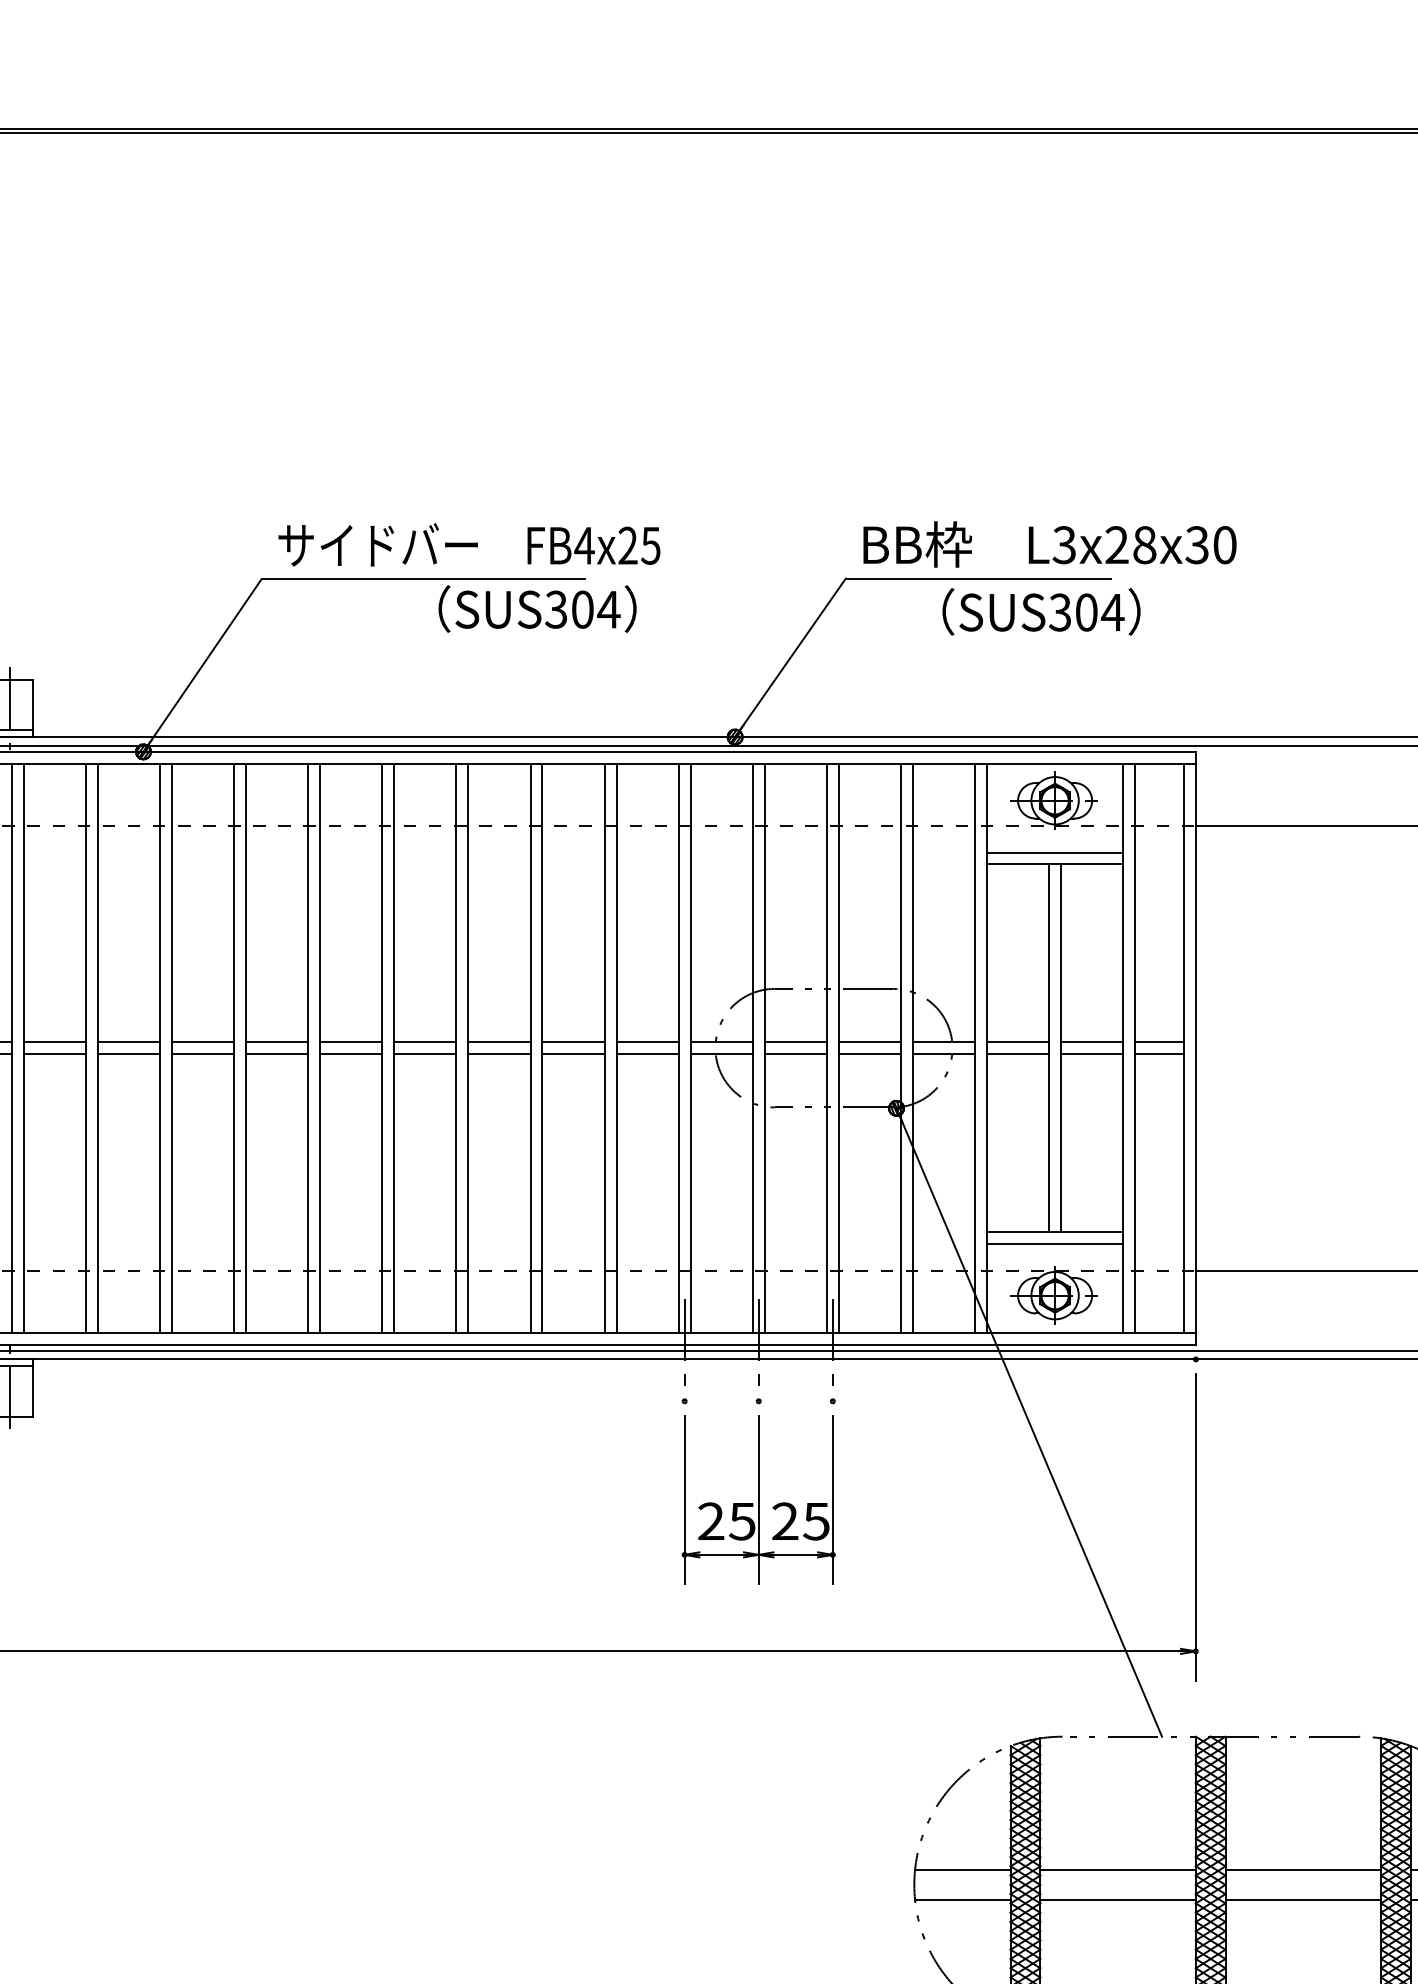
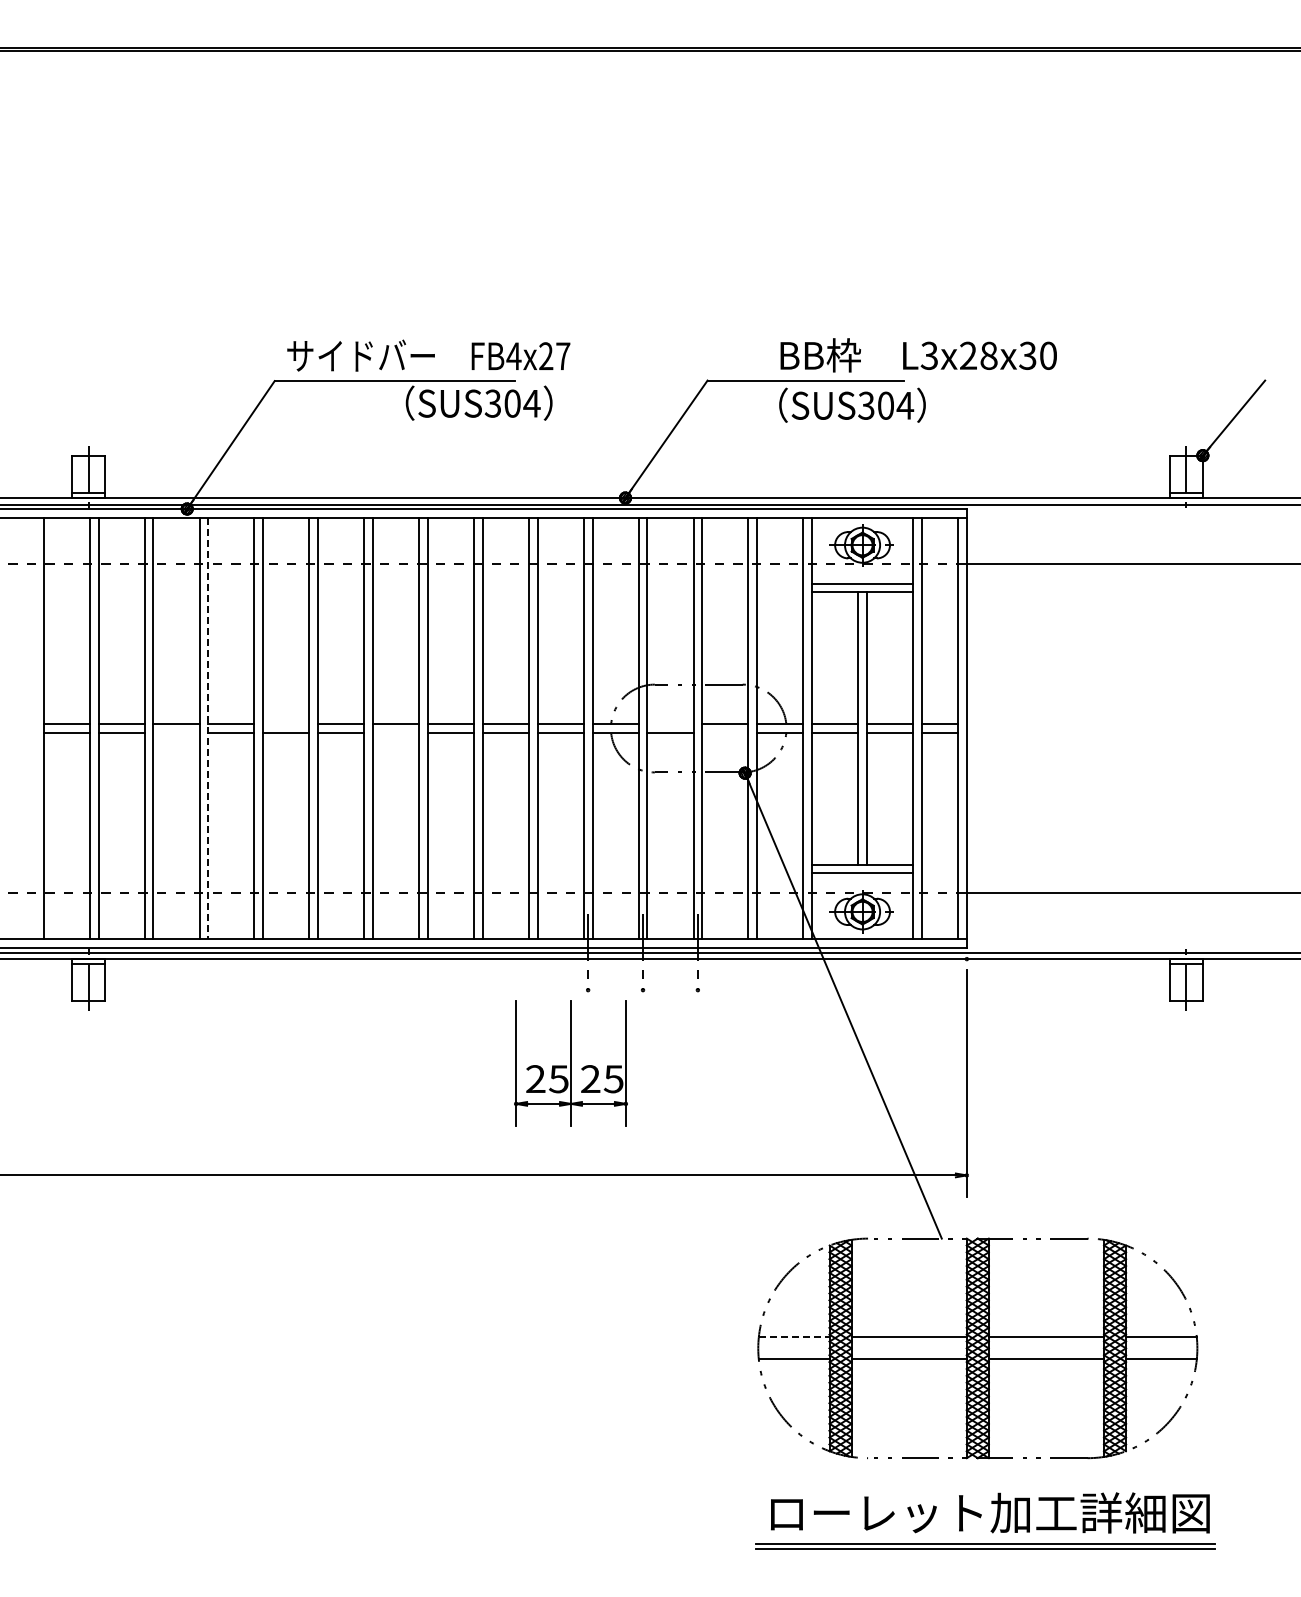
text: (1049, 544) -> (918, 355), moved
text: (650, 546) -> (562, 356), FB4x25 -> FB4x27
line: (277, 1042) -> (286, 724), removed
line: (795, 1042) -> (670, 724), removed
line: (172, 1048) -> (208, 728), solid -> dashed
line: (129, 1053) -> (176, 732), removed
line: (424, 1053) -> (395, 732), removed
line: (870, 1053) -> (725, 732), removed
part: (758, 1500) -> (570, 1063), moved
line: (963, 1870) -> (794, 1337), solid -> dashed

